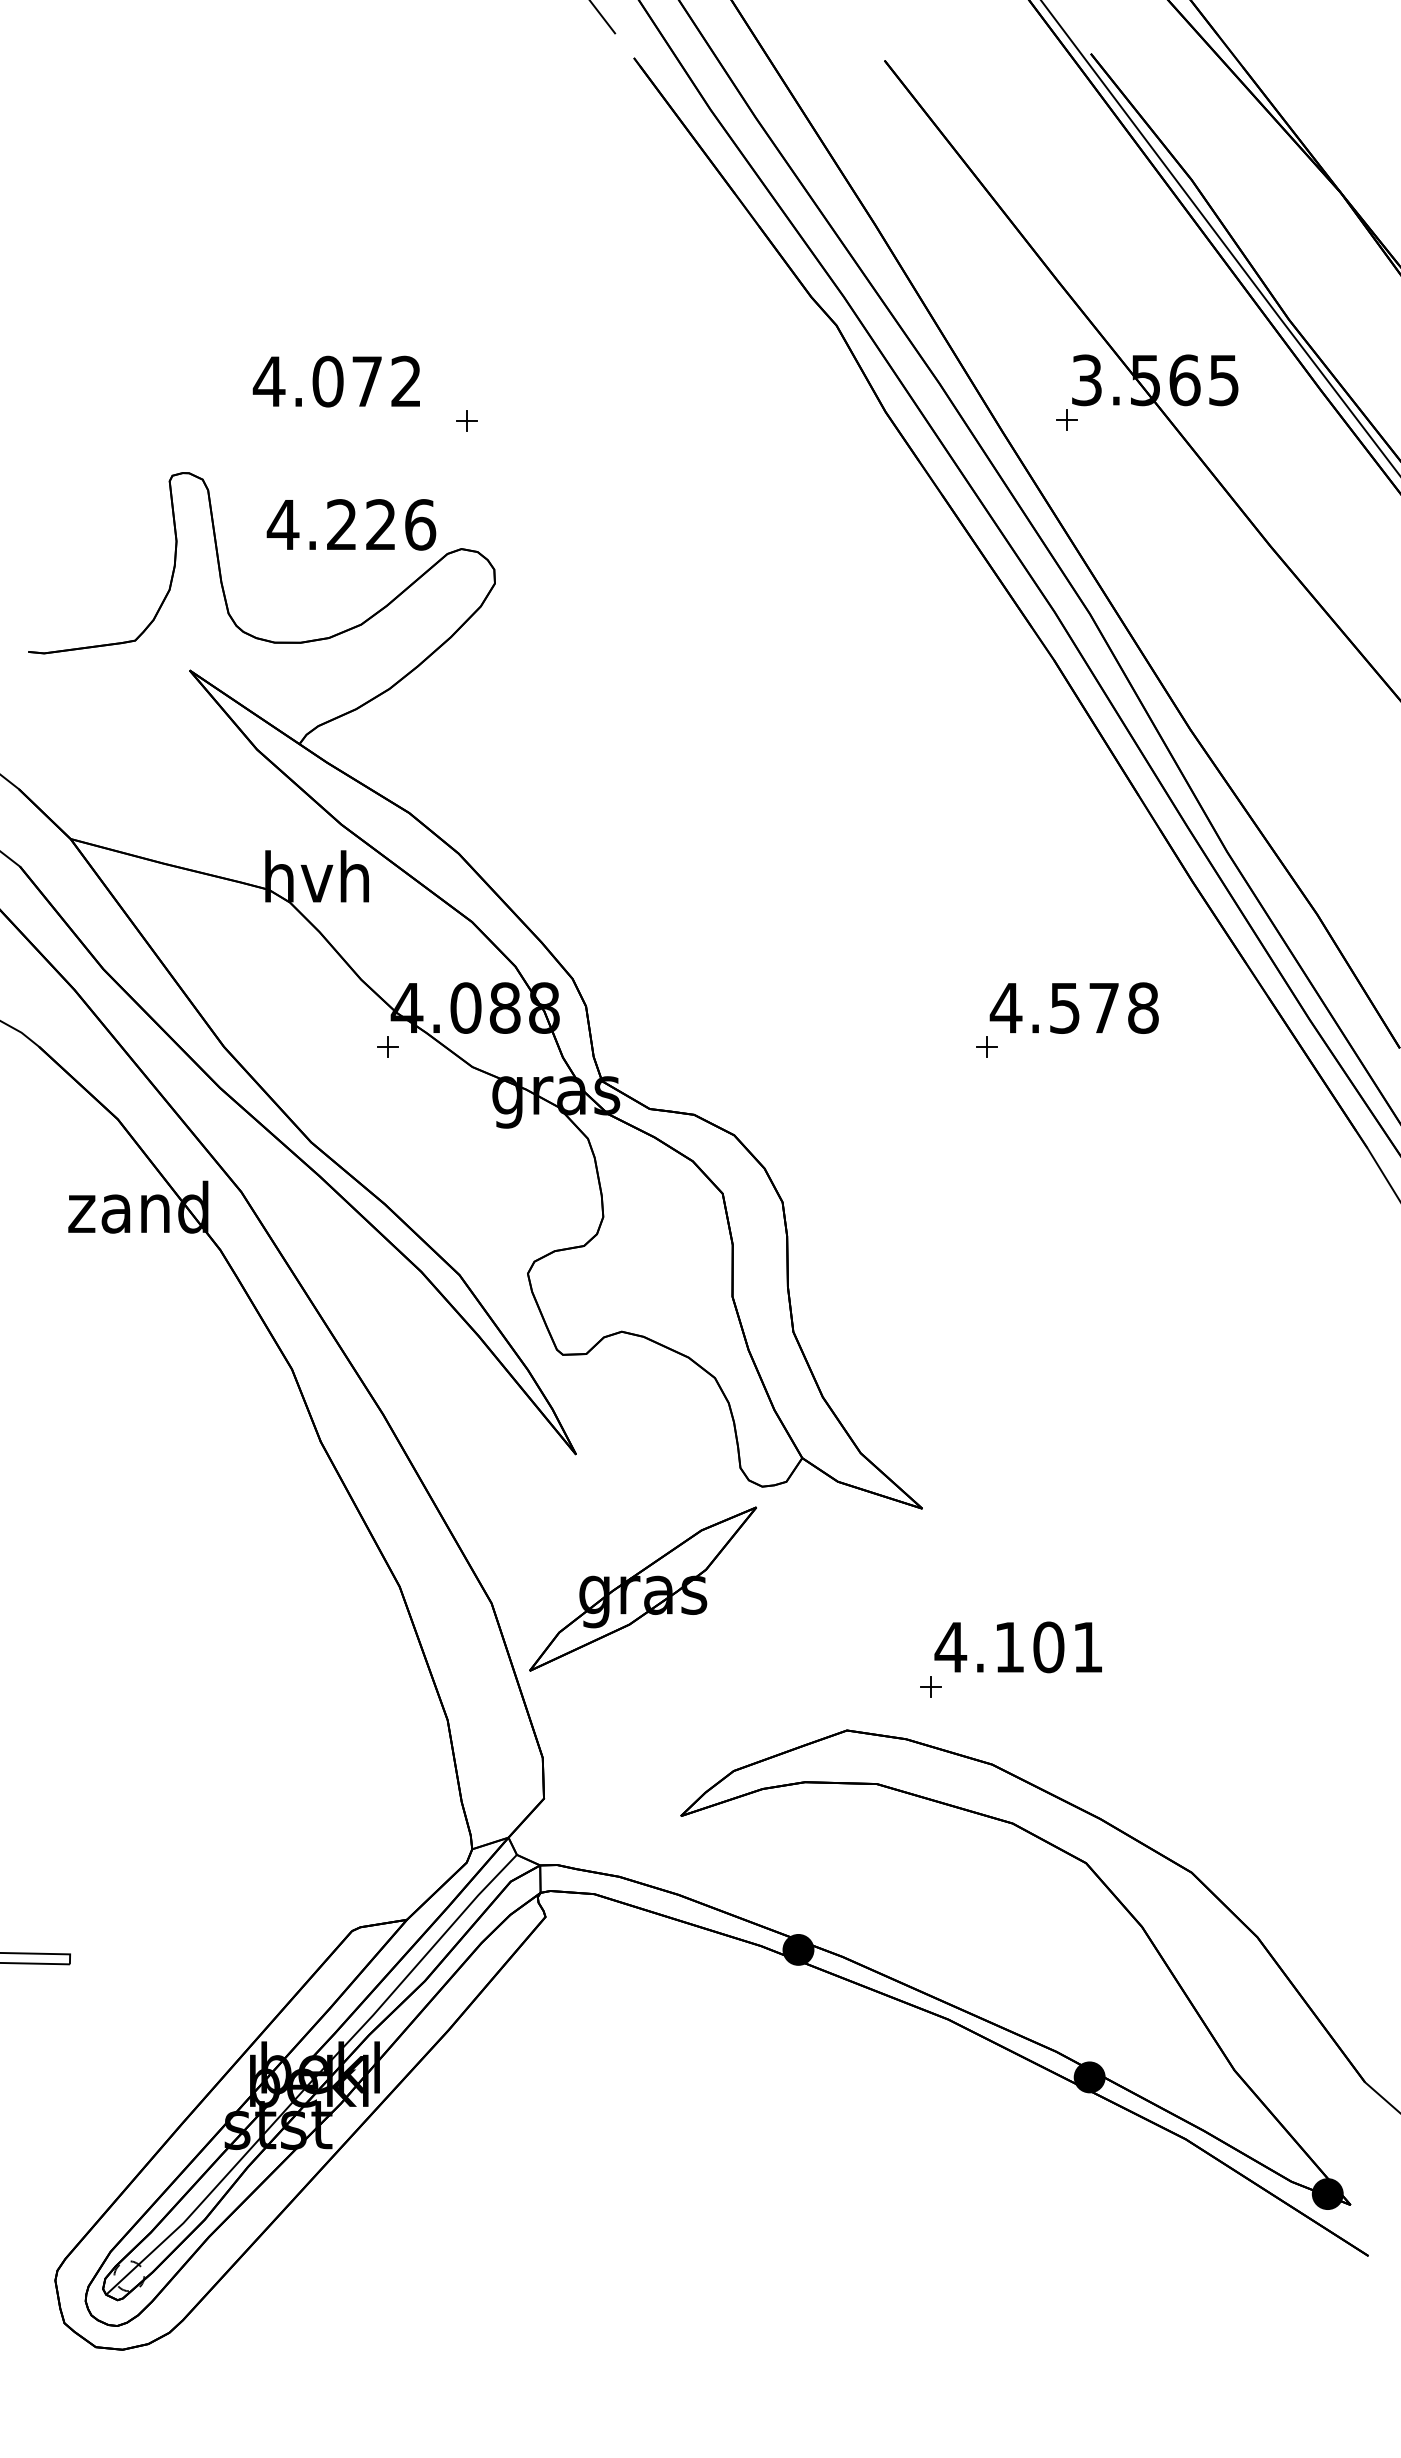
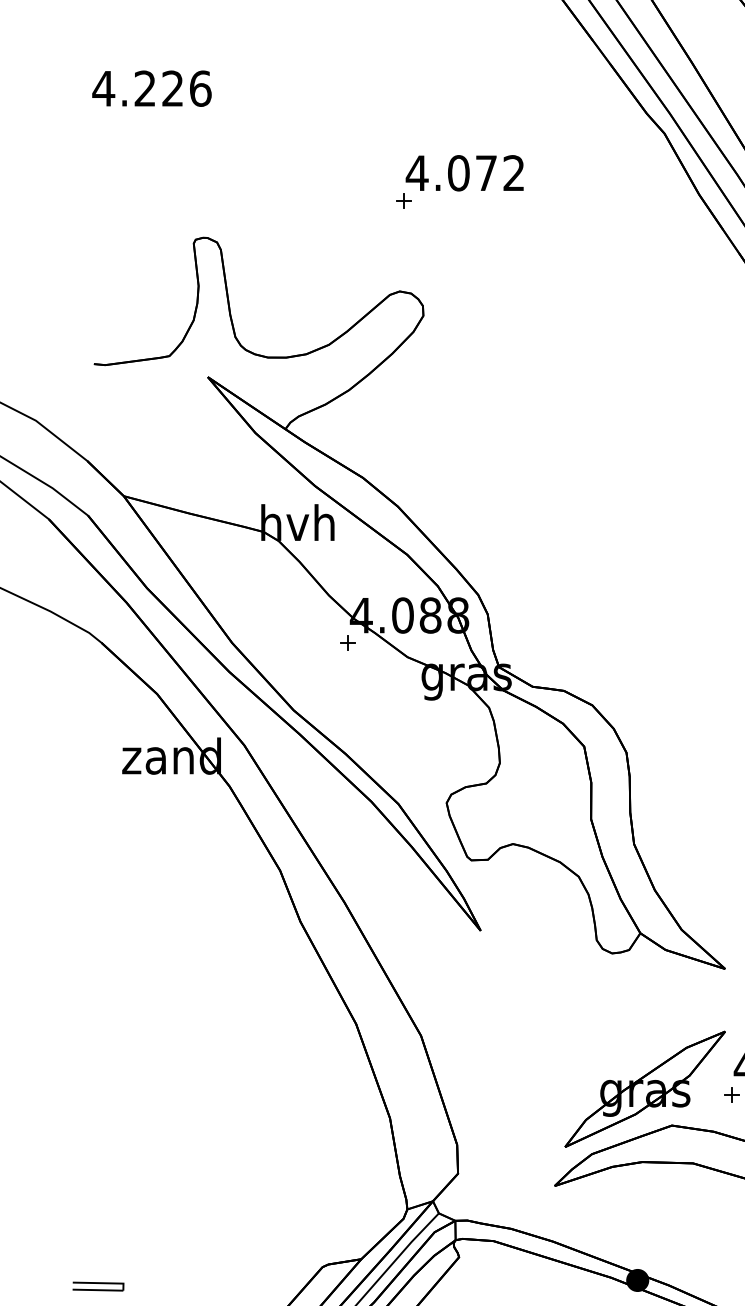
text: (335, 381) -> (464, 173), moved
text: (351, 524) -> (151, 88), moved
part: (642, 1588) -> (644, 1088), moved

